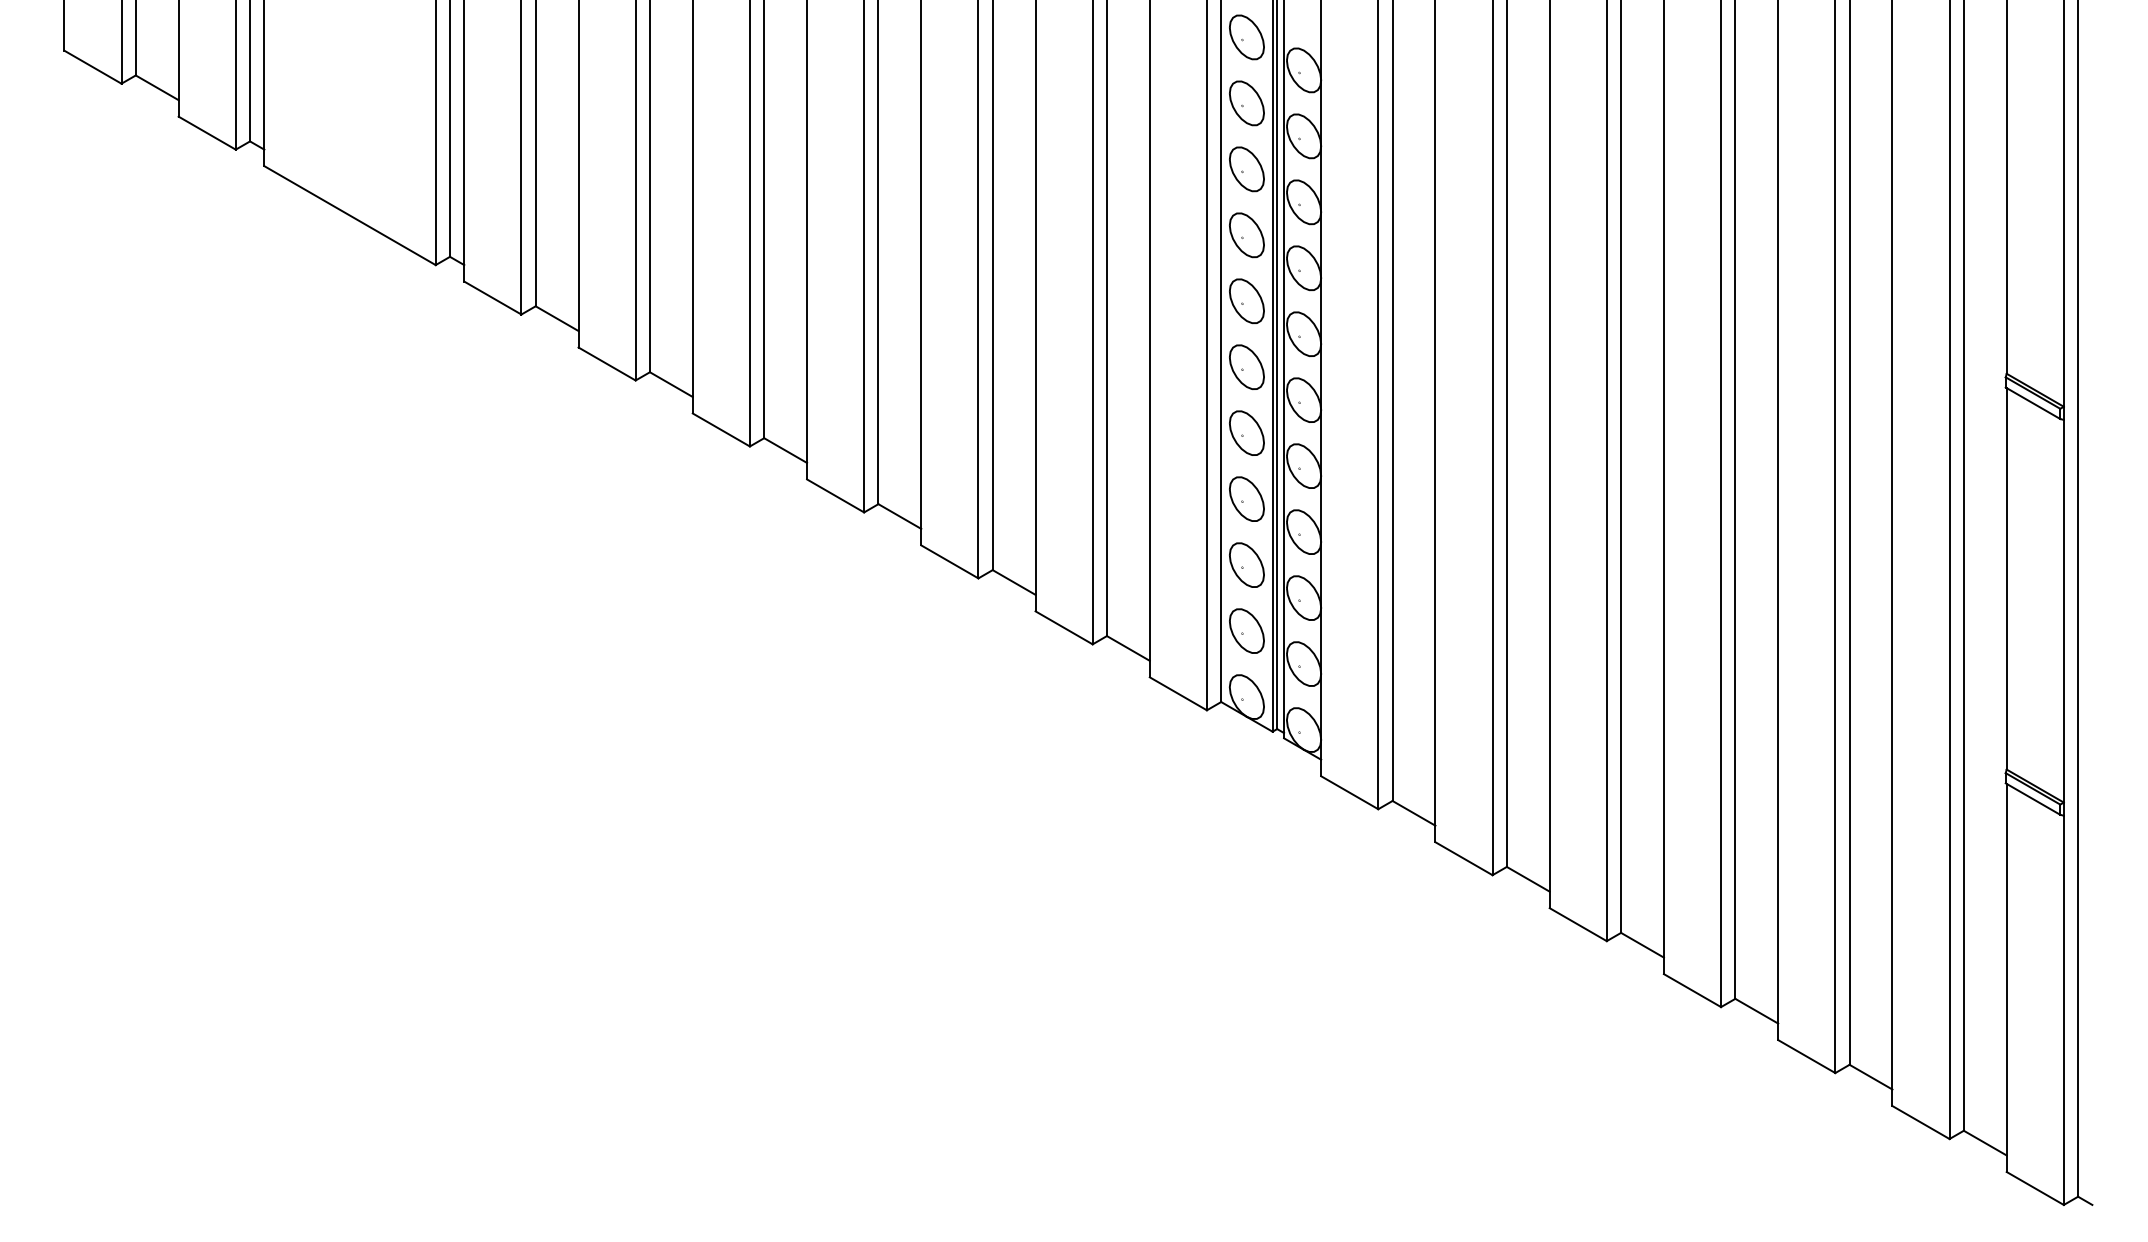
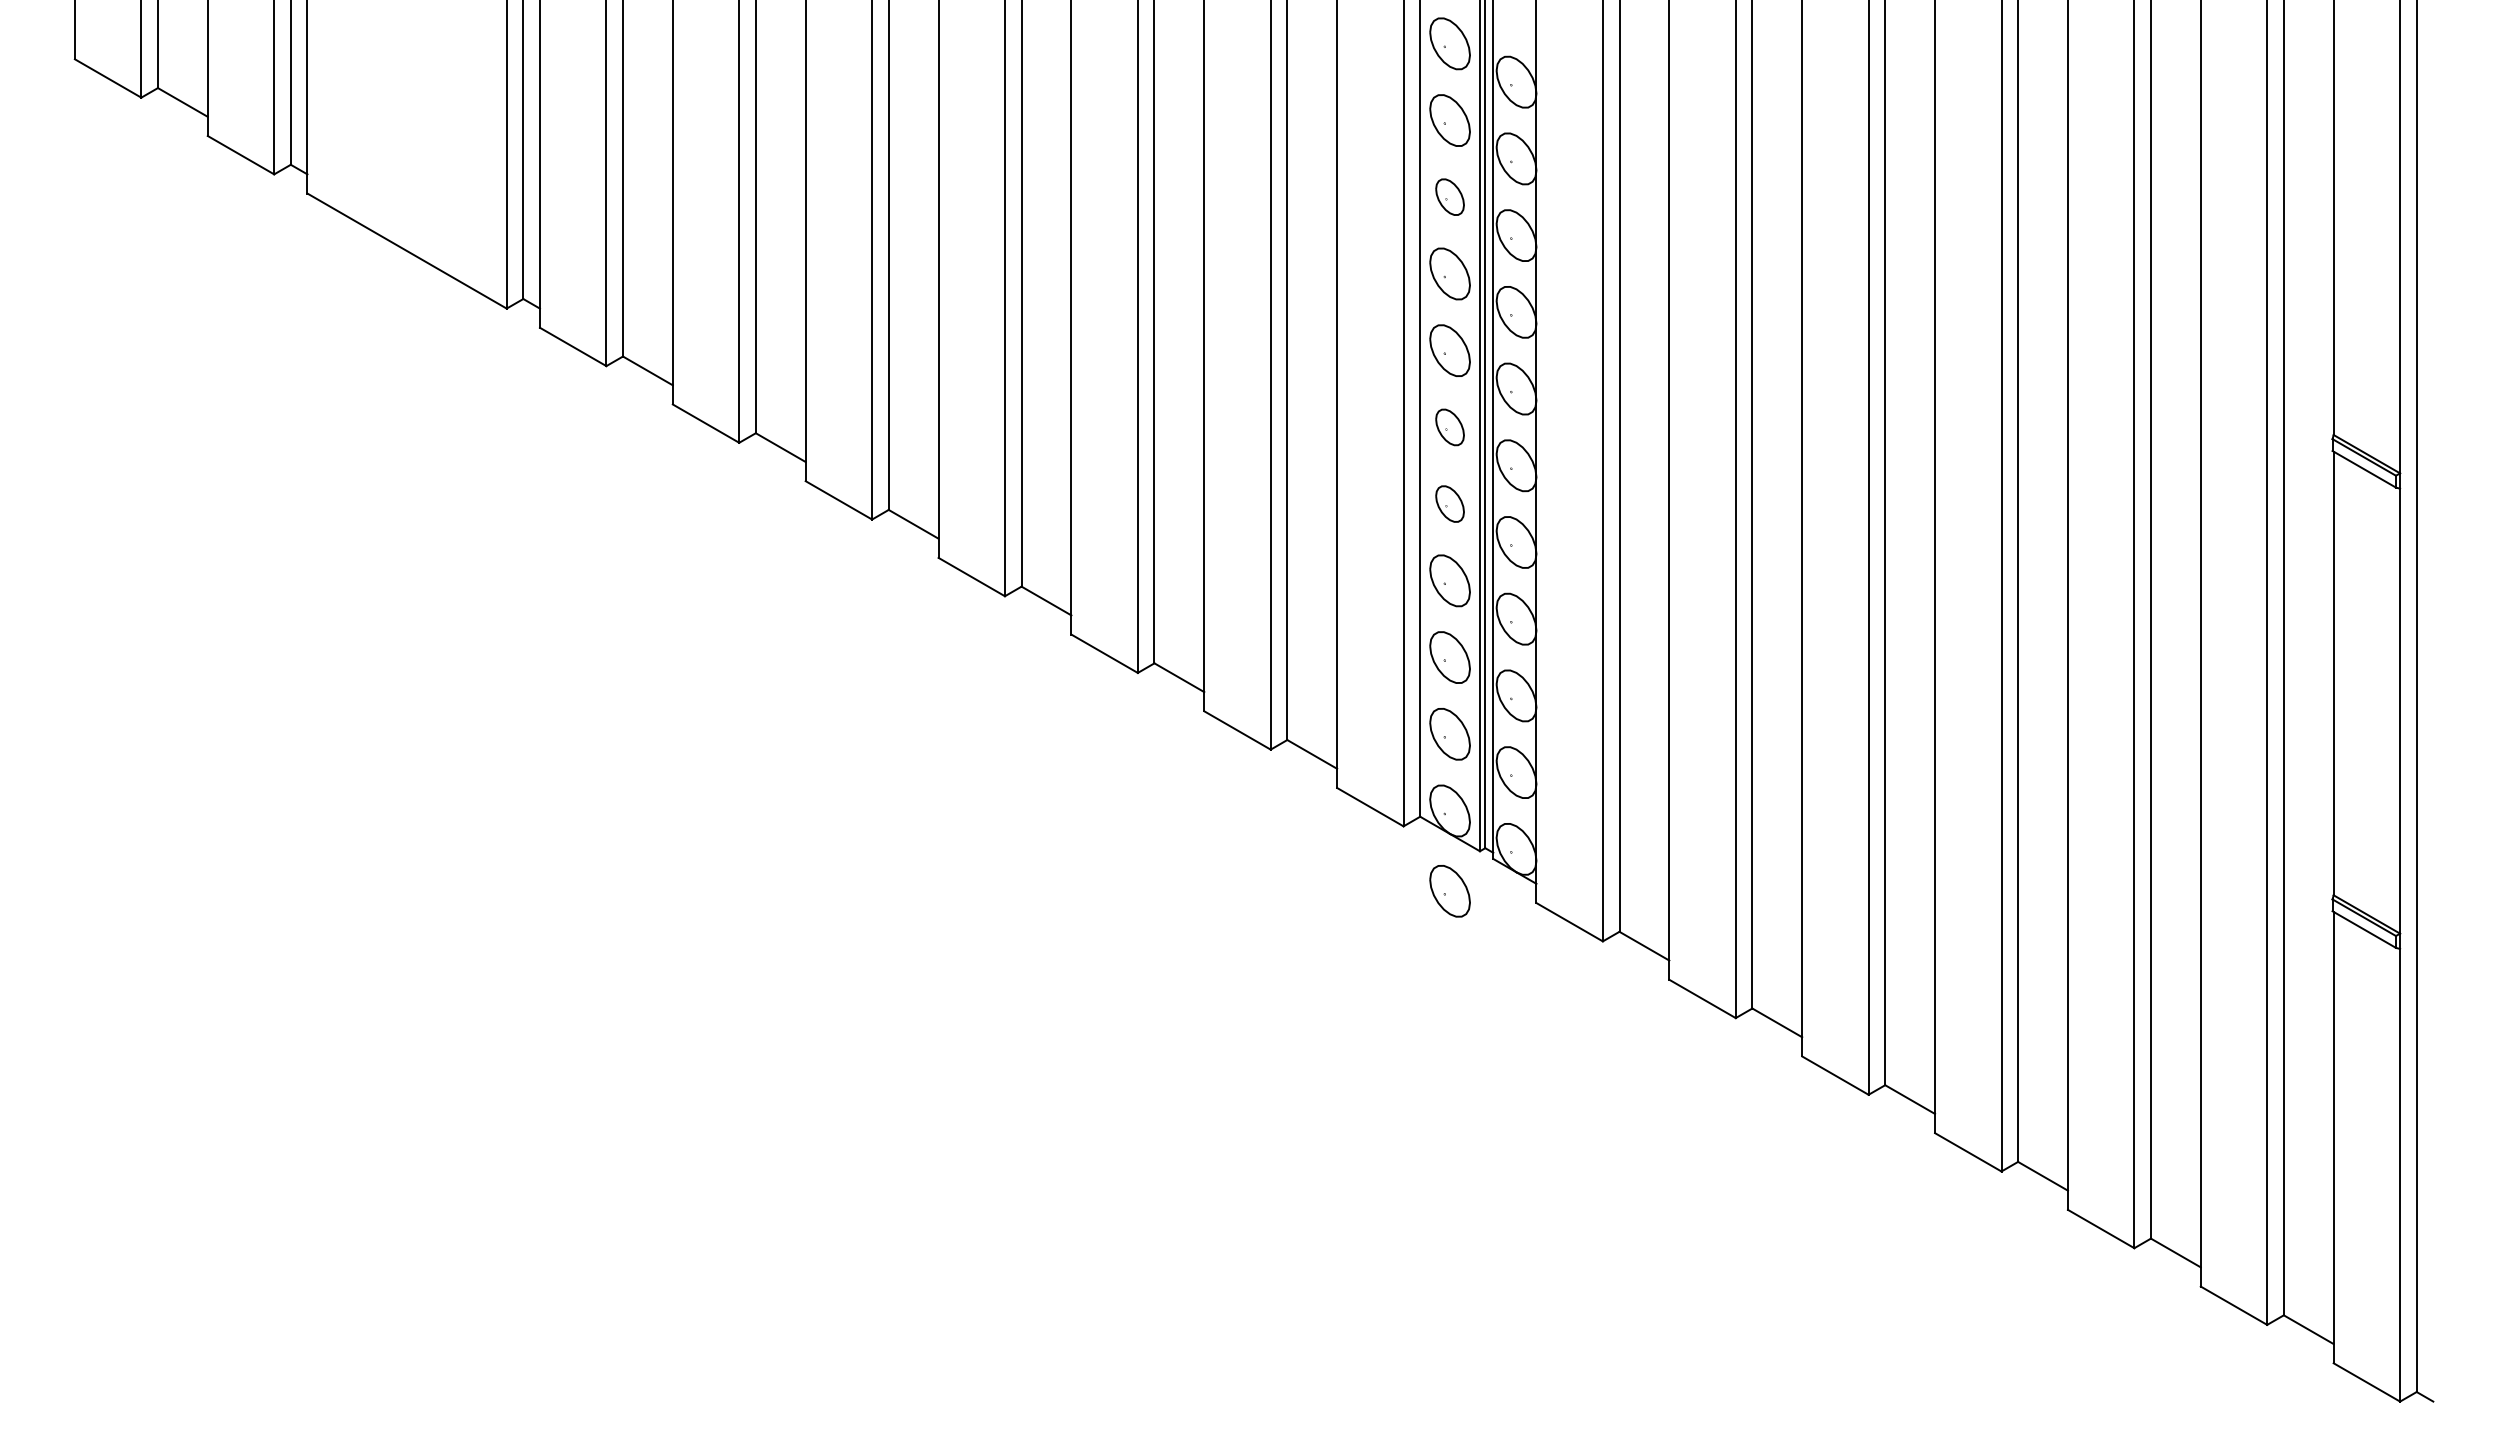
part: (1246, 168) -> (1449, 196), size x0.7
part: (1246, 367) -> (1449, 427), size x0.7
part: (1246, 432) -> (1449, 503), size x0.7
part: (1246, 766) -> (1449, 891), added

